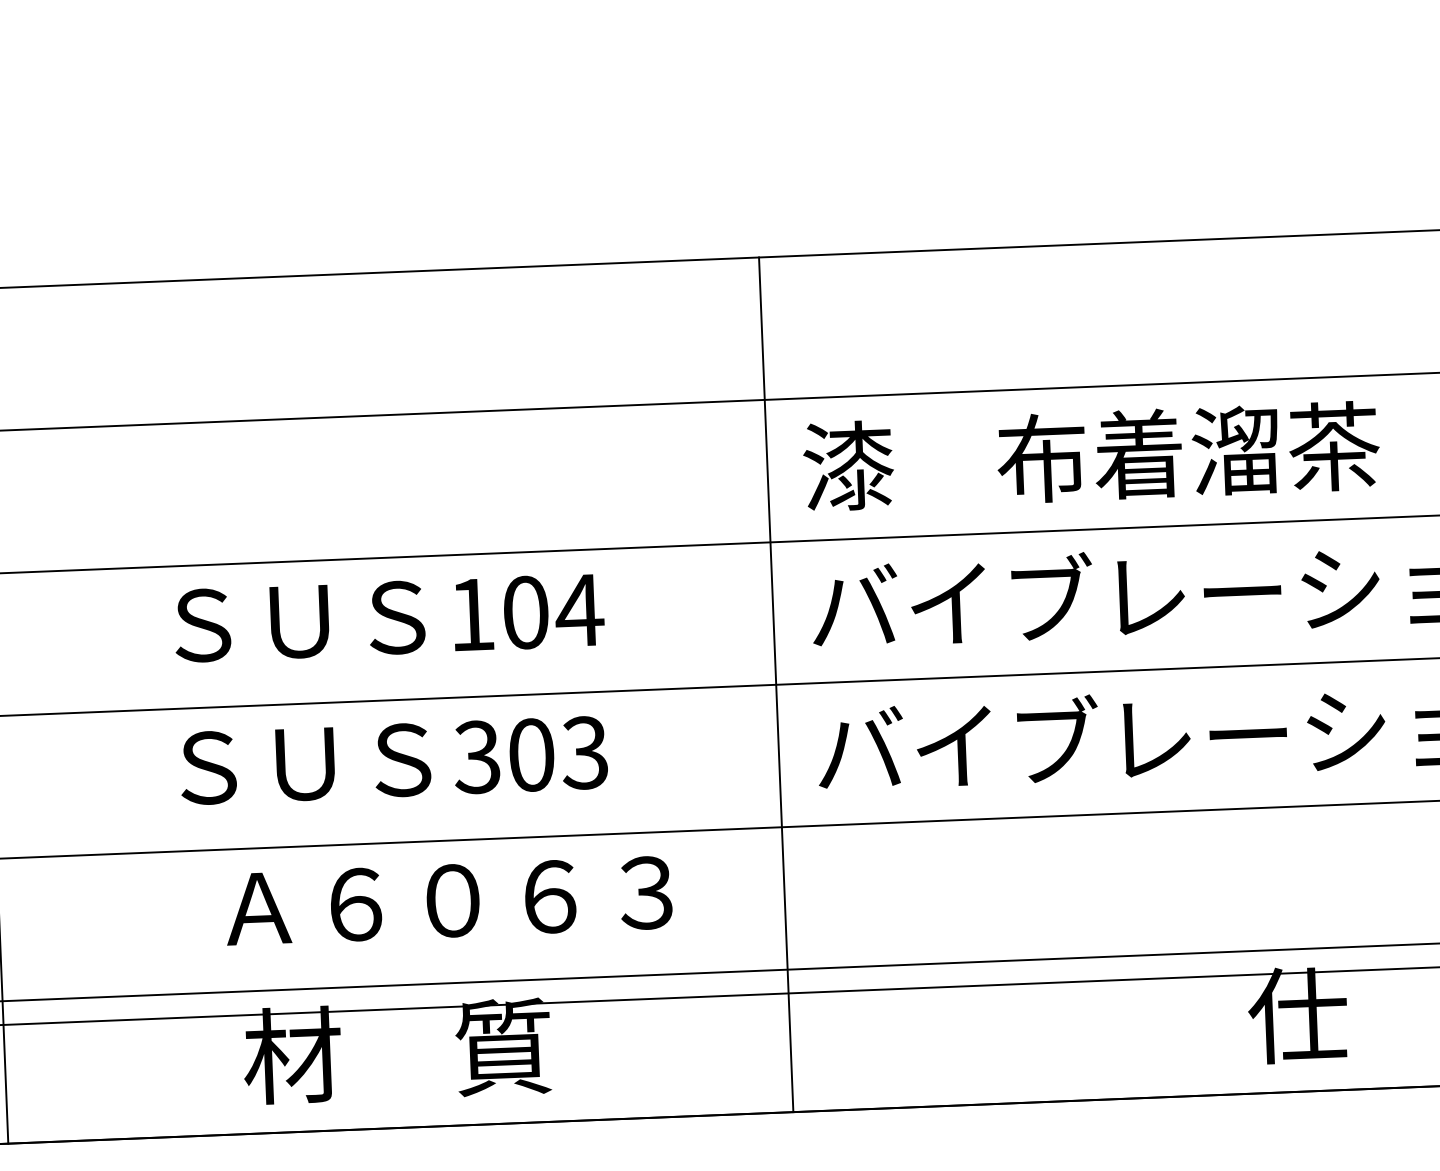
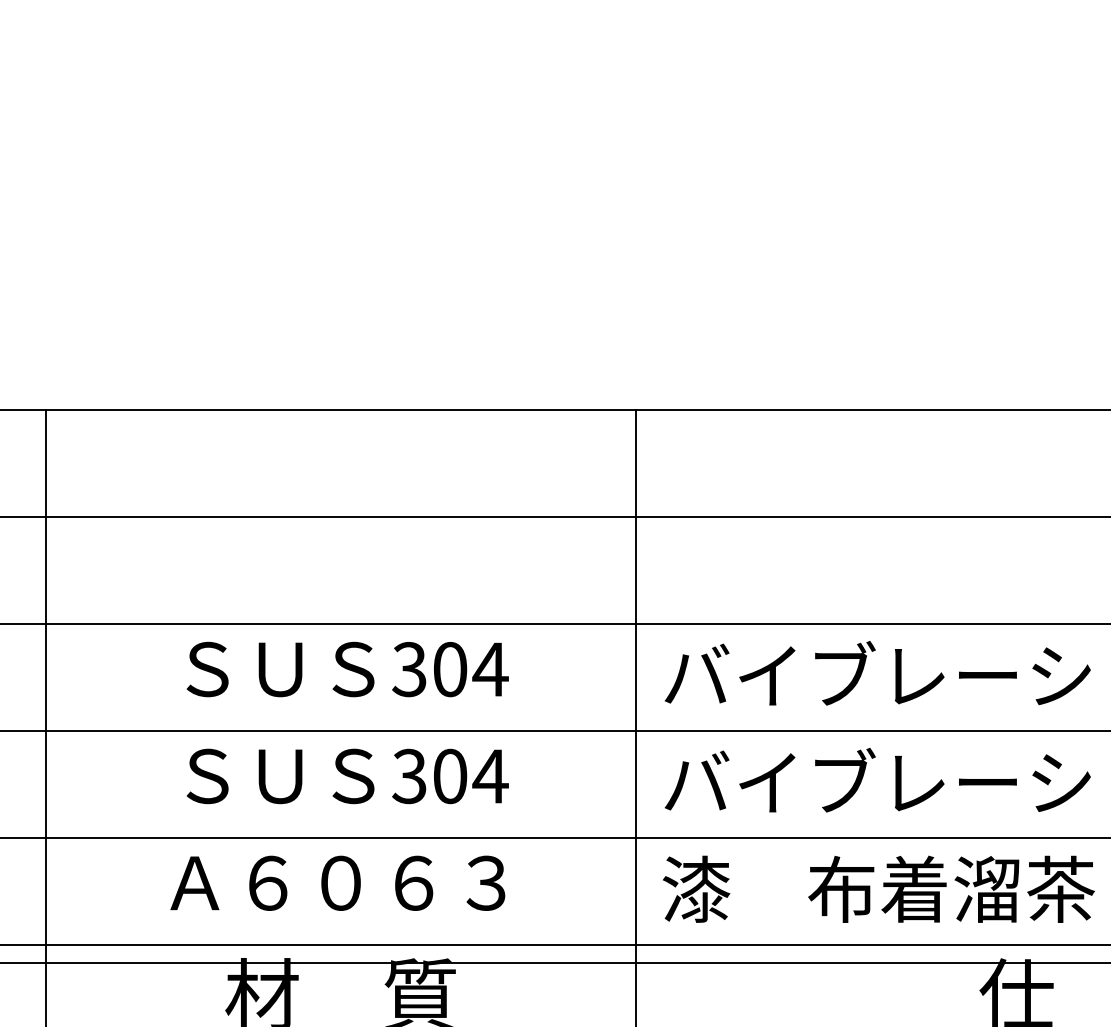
text: (1091, 455) -> (878, 888), moved
text: (471, 614) -> (409, 669), 104 -> 304
text: (585, 752) -> (490, 776), 303 -> 304
text: (448, 899) -> (337, 882), moved

